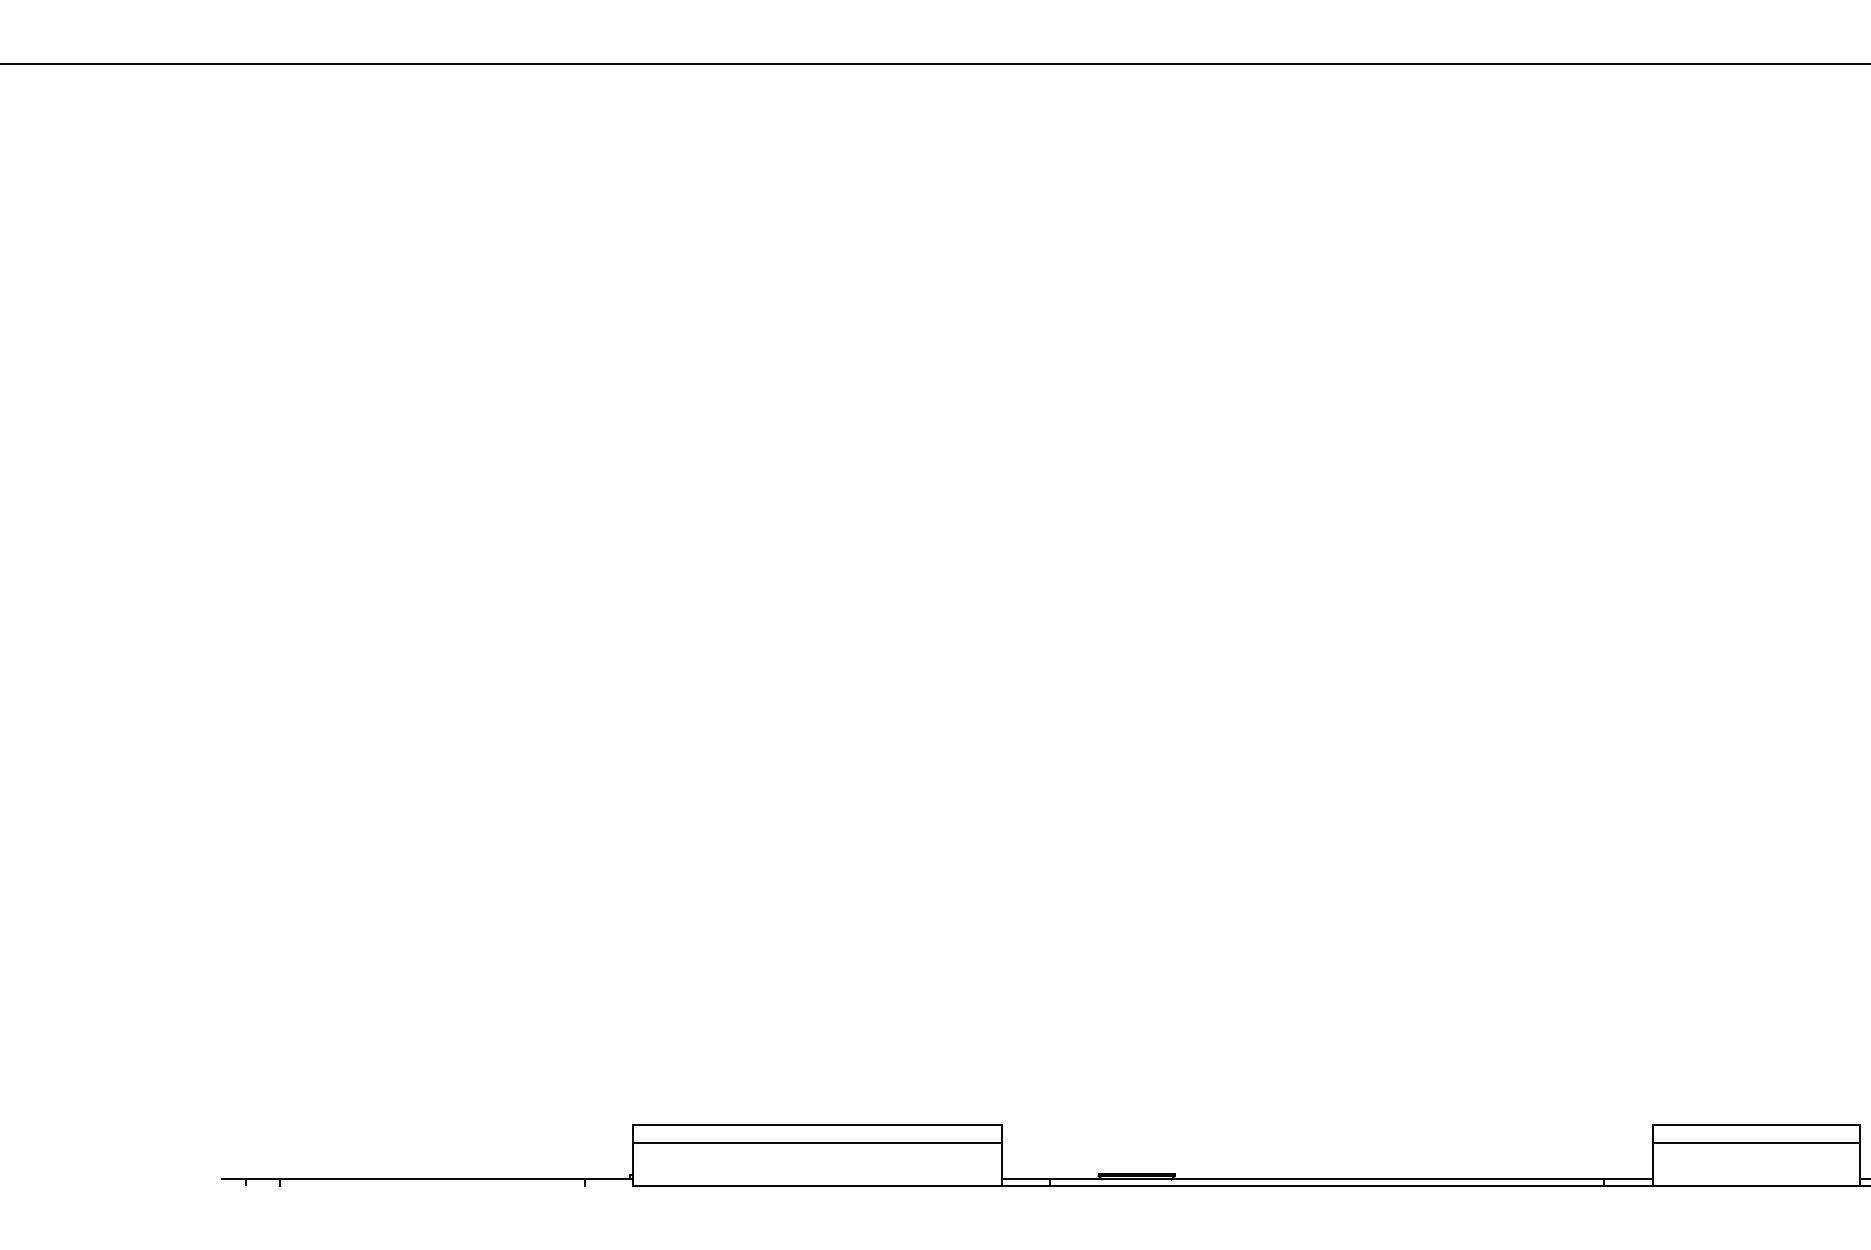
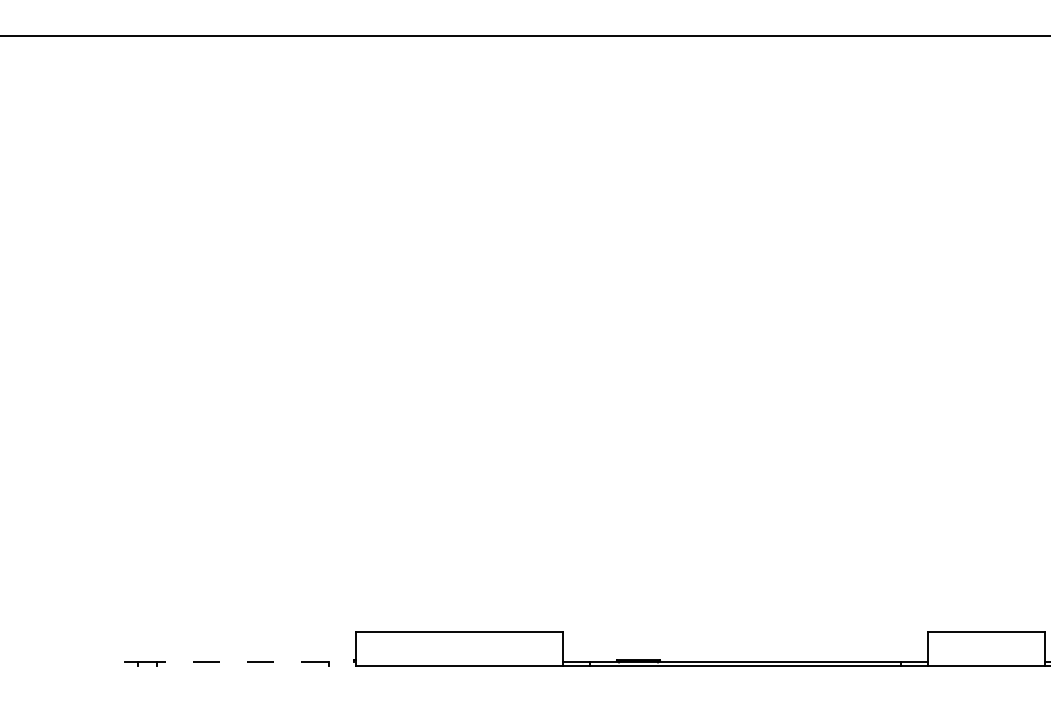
line: (816, 1143) -> (458, 642), removed
line: (1756, 1143) -> (986, 642), removed
line: (440, 1179) -> (247, 662), solid -> dashed

